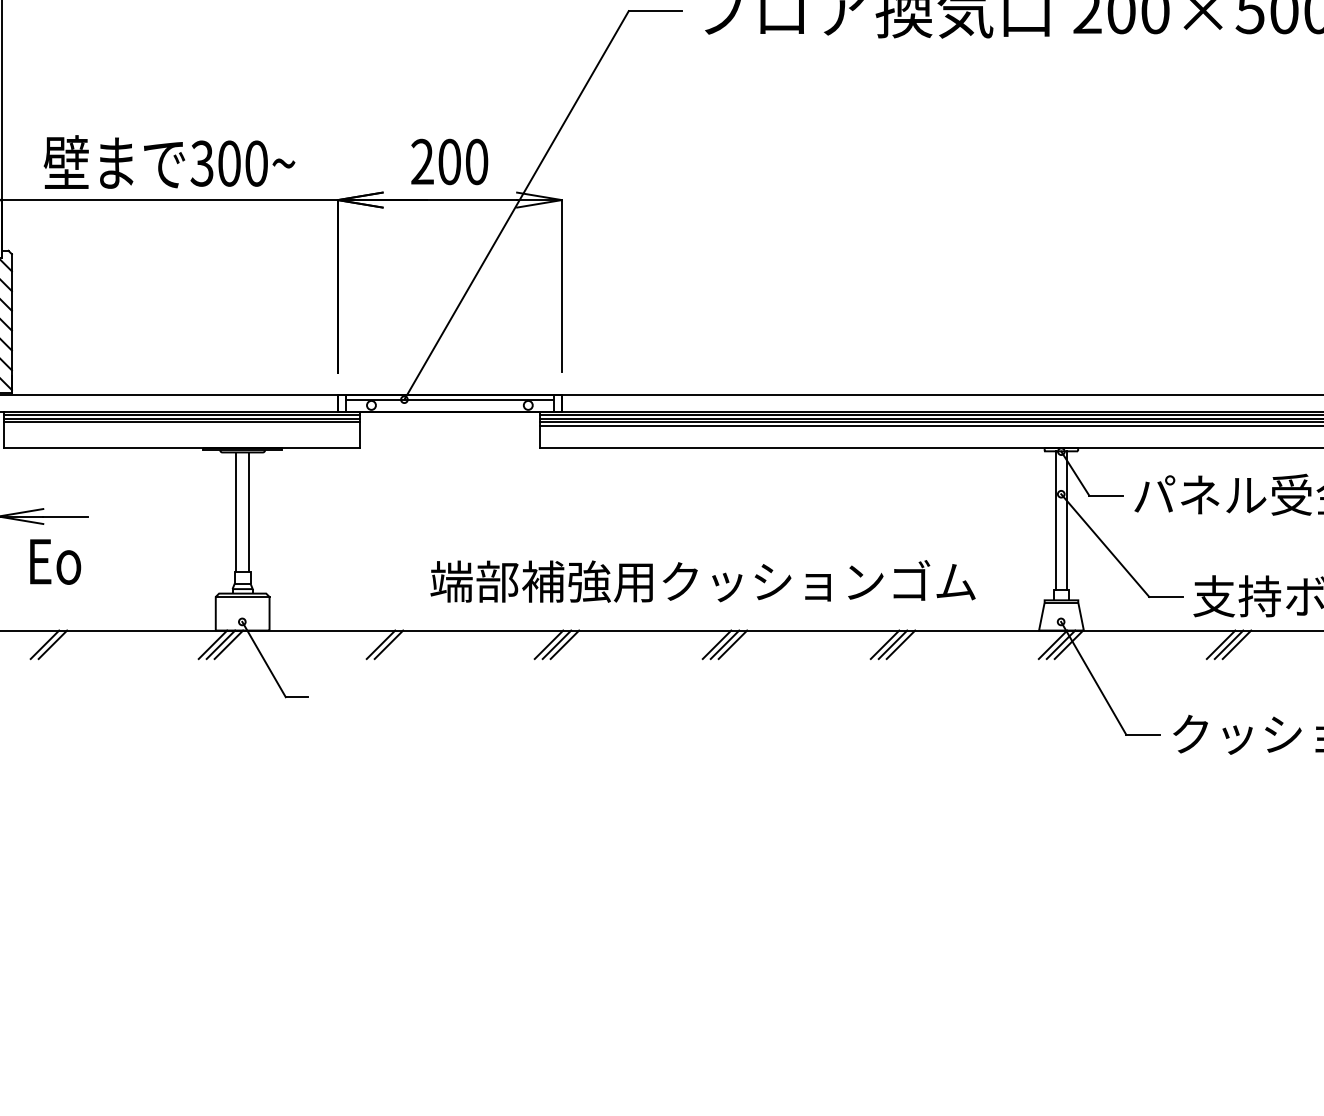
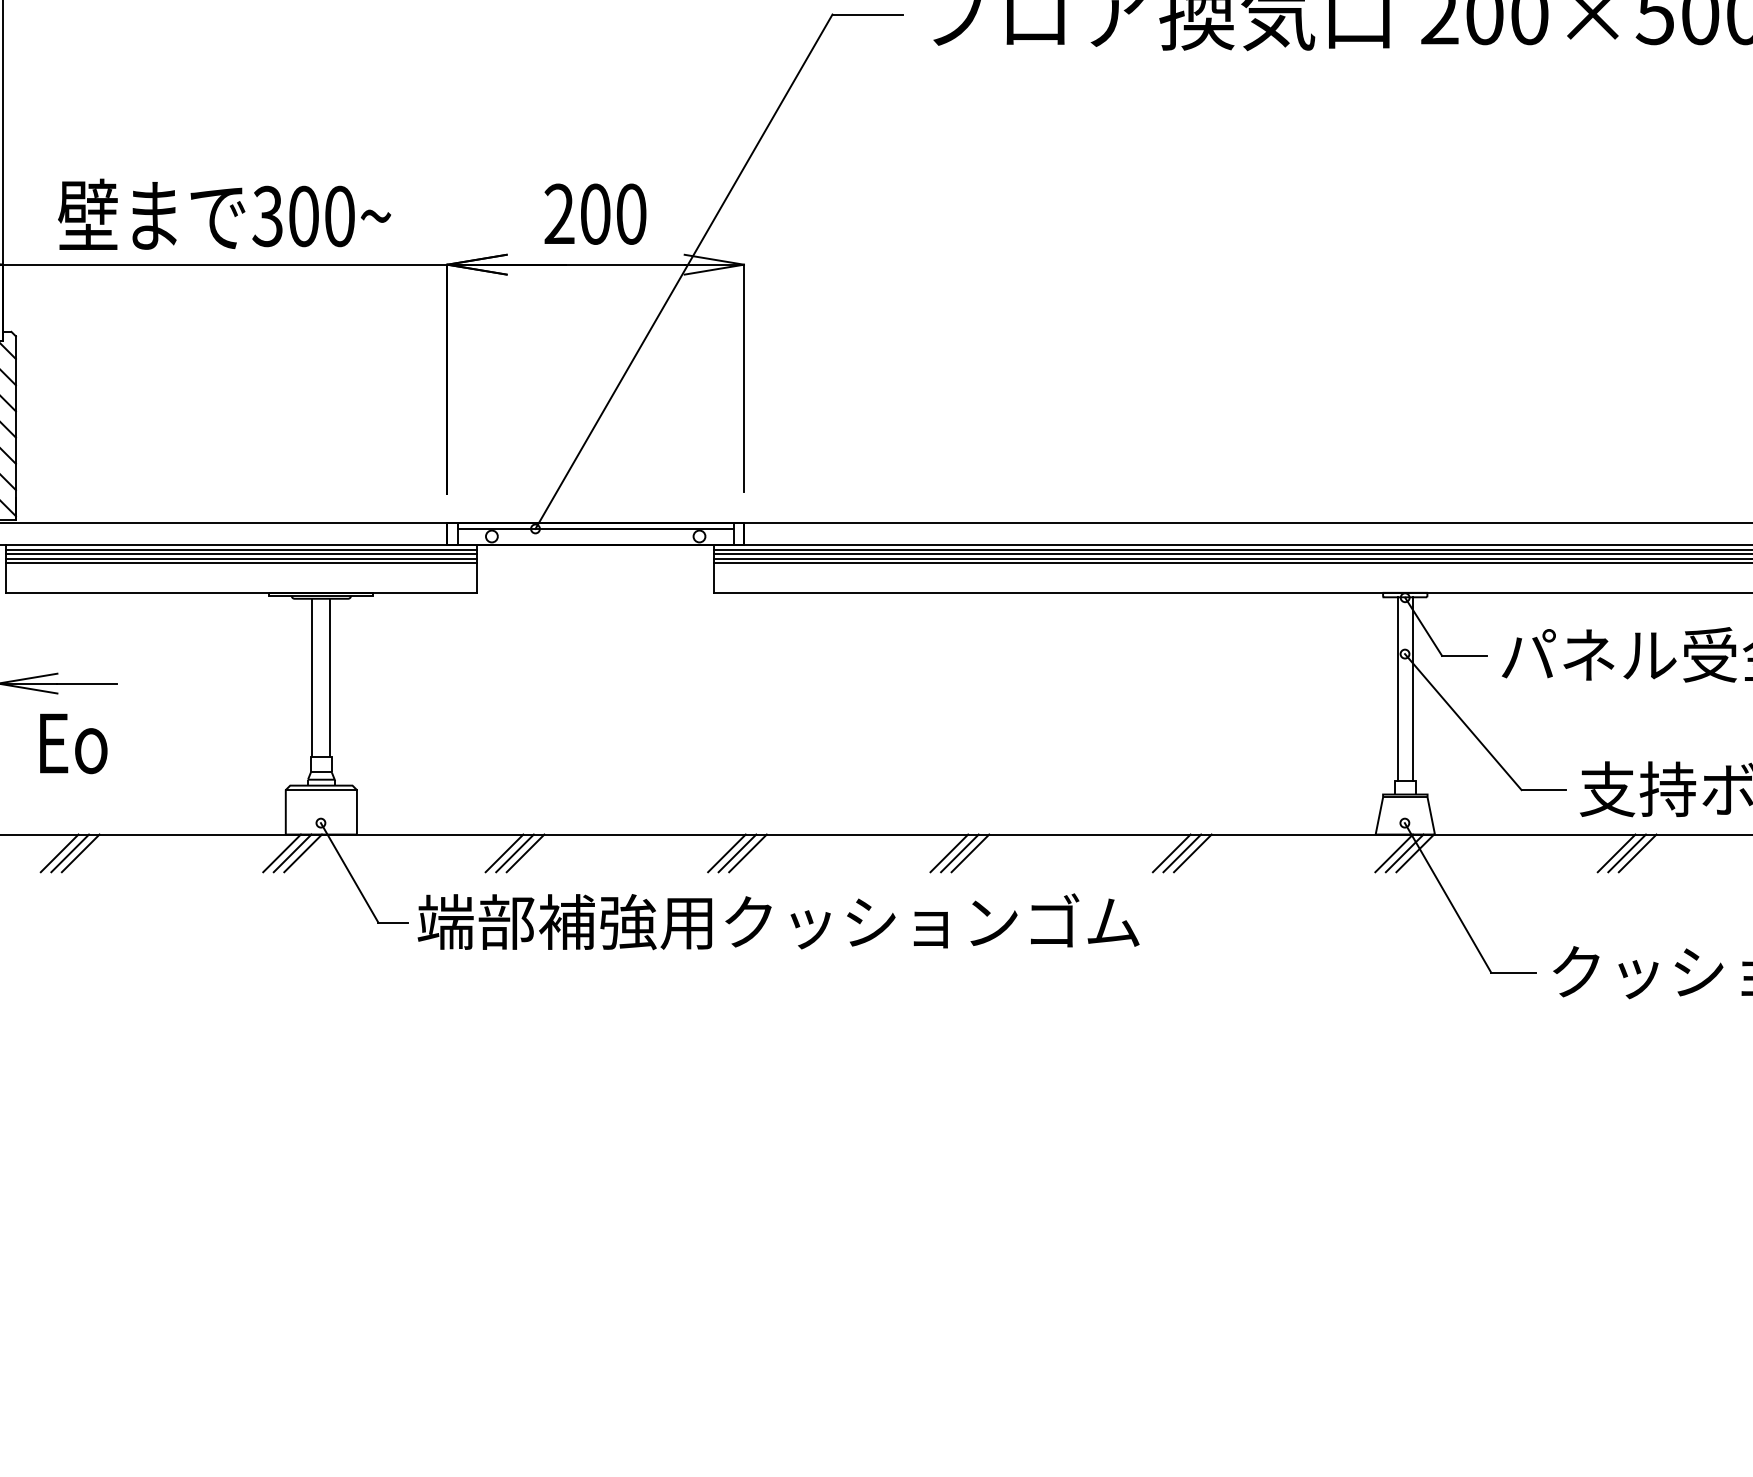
line: (182, 425) -> (241, 563), added
text: (702, 581) -> (777, 921), moved
line: (60, 644) -> (80, 853), added
line: (396, 644) -> (525, 853), added

